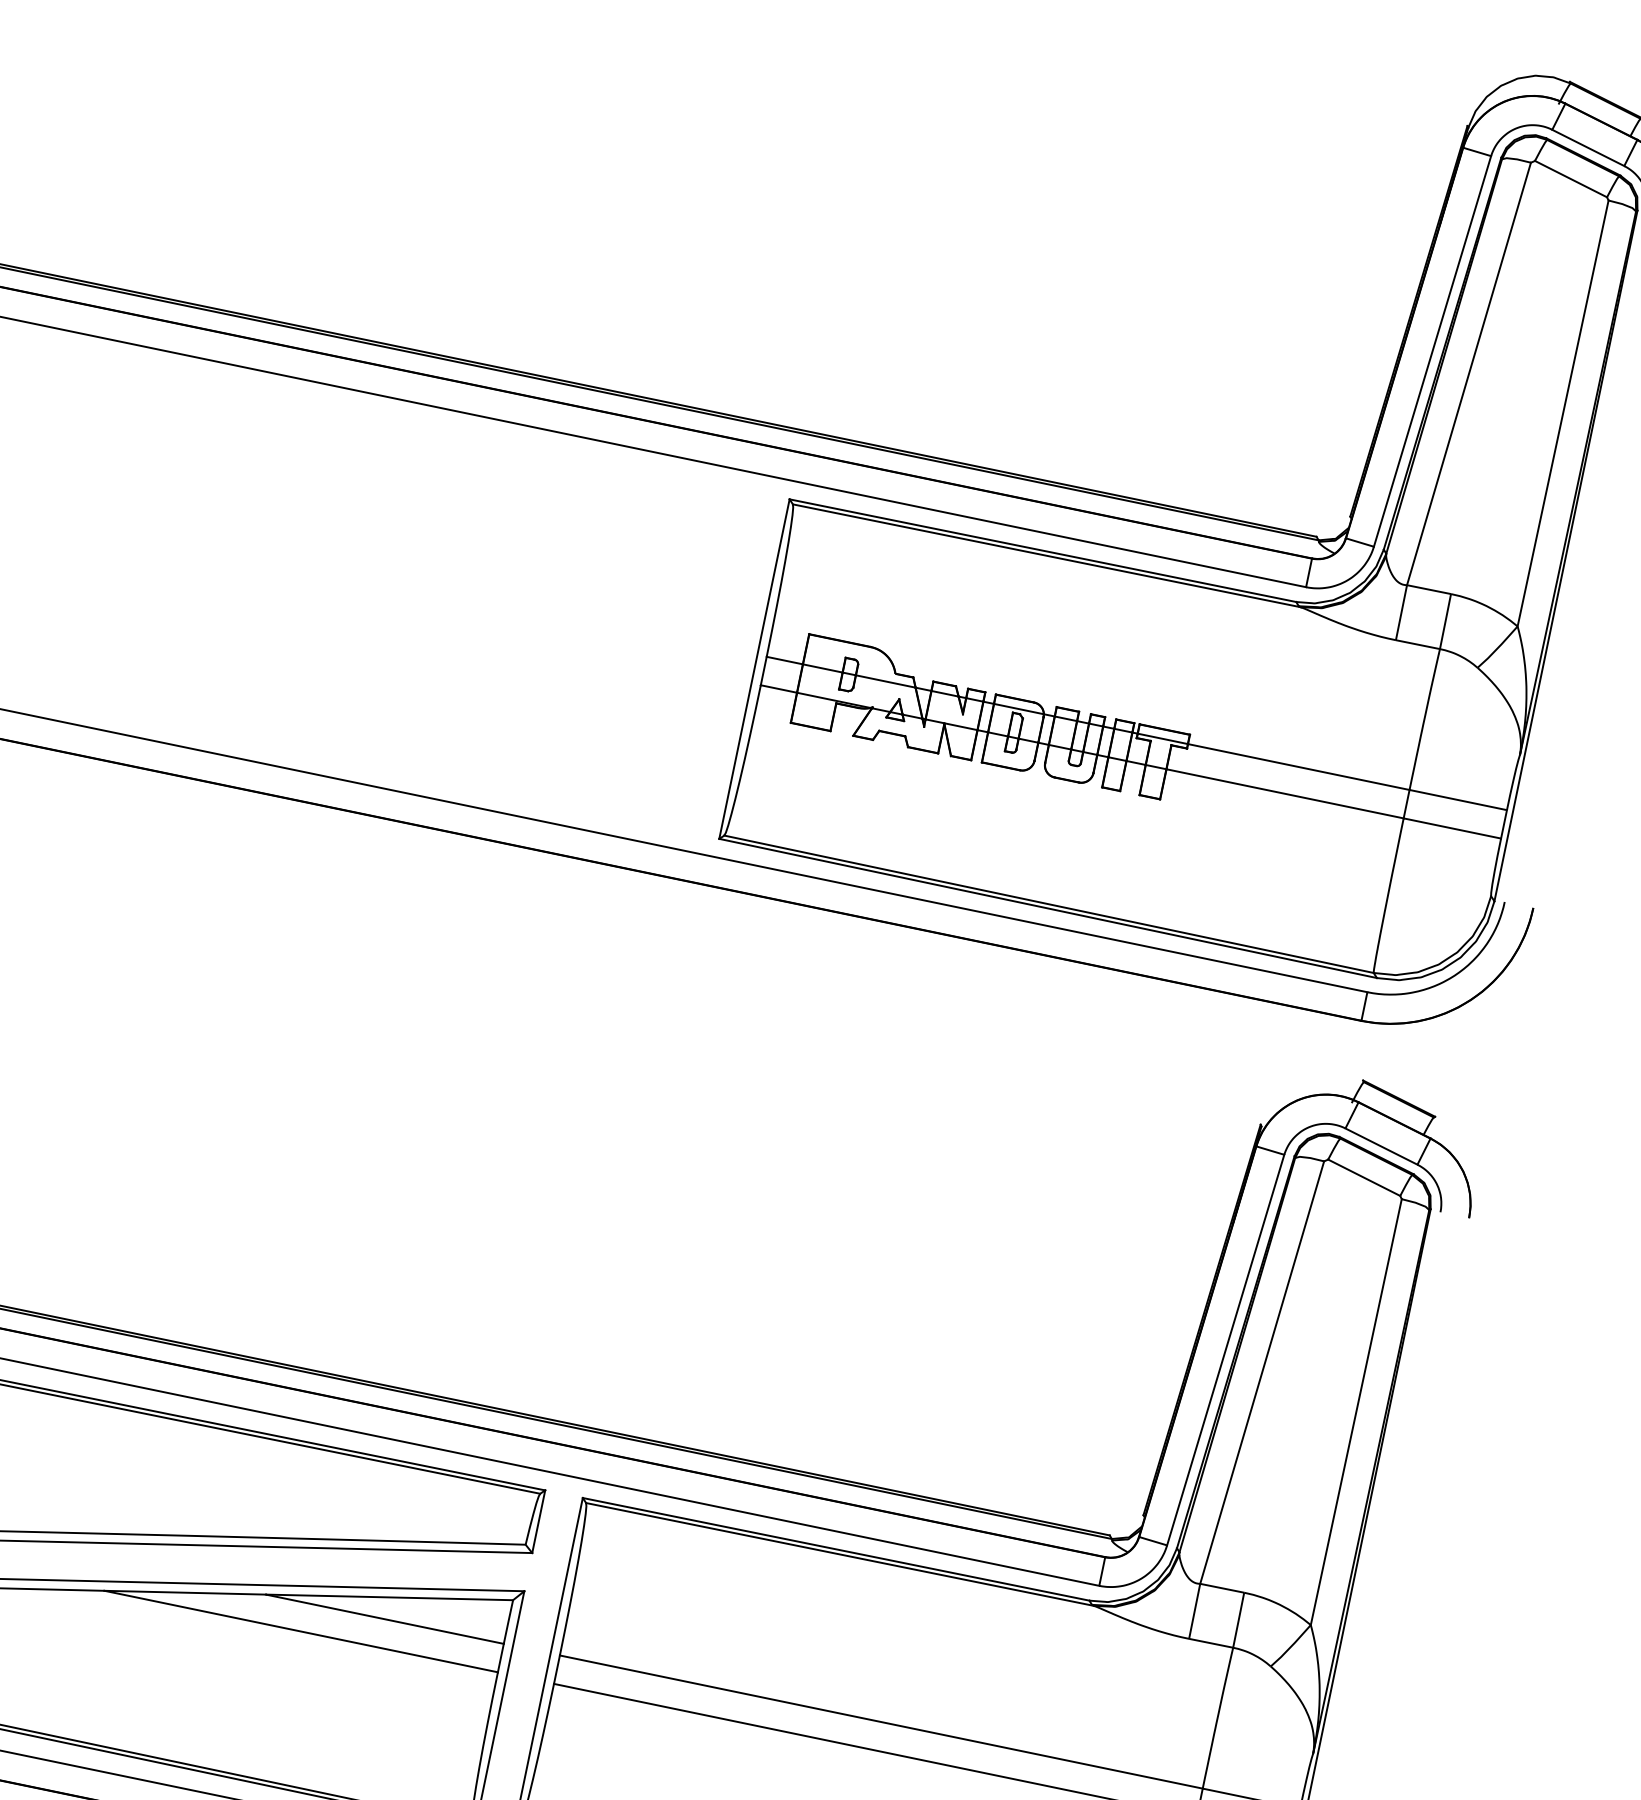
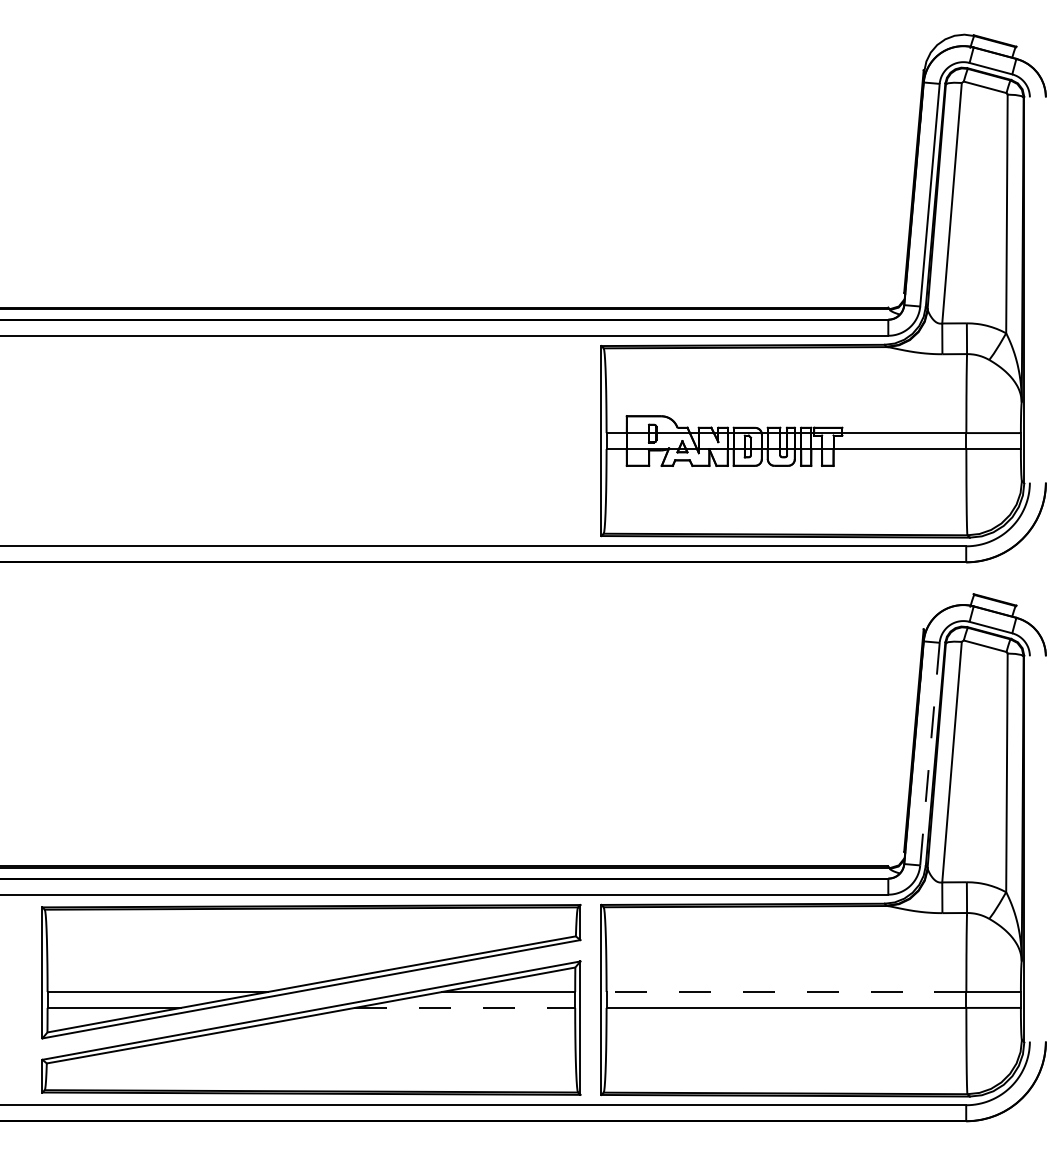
line: (1224, 1350) -> (929, 754), solid -> dashed
line: (302, 1630) -> (465, 1007), solid -> dashed
line: (881, 1722) -> (786, 992), solid -> dashed

